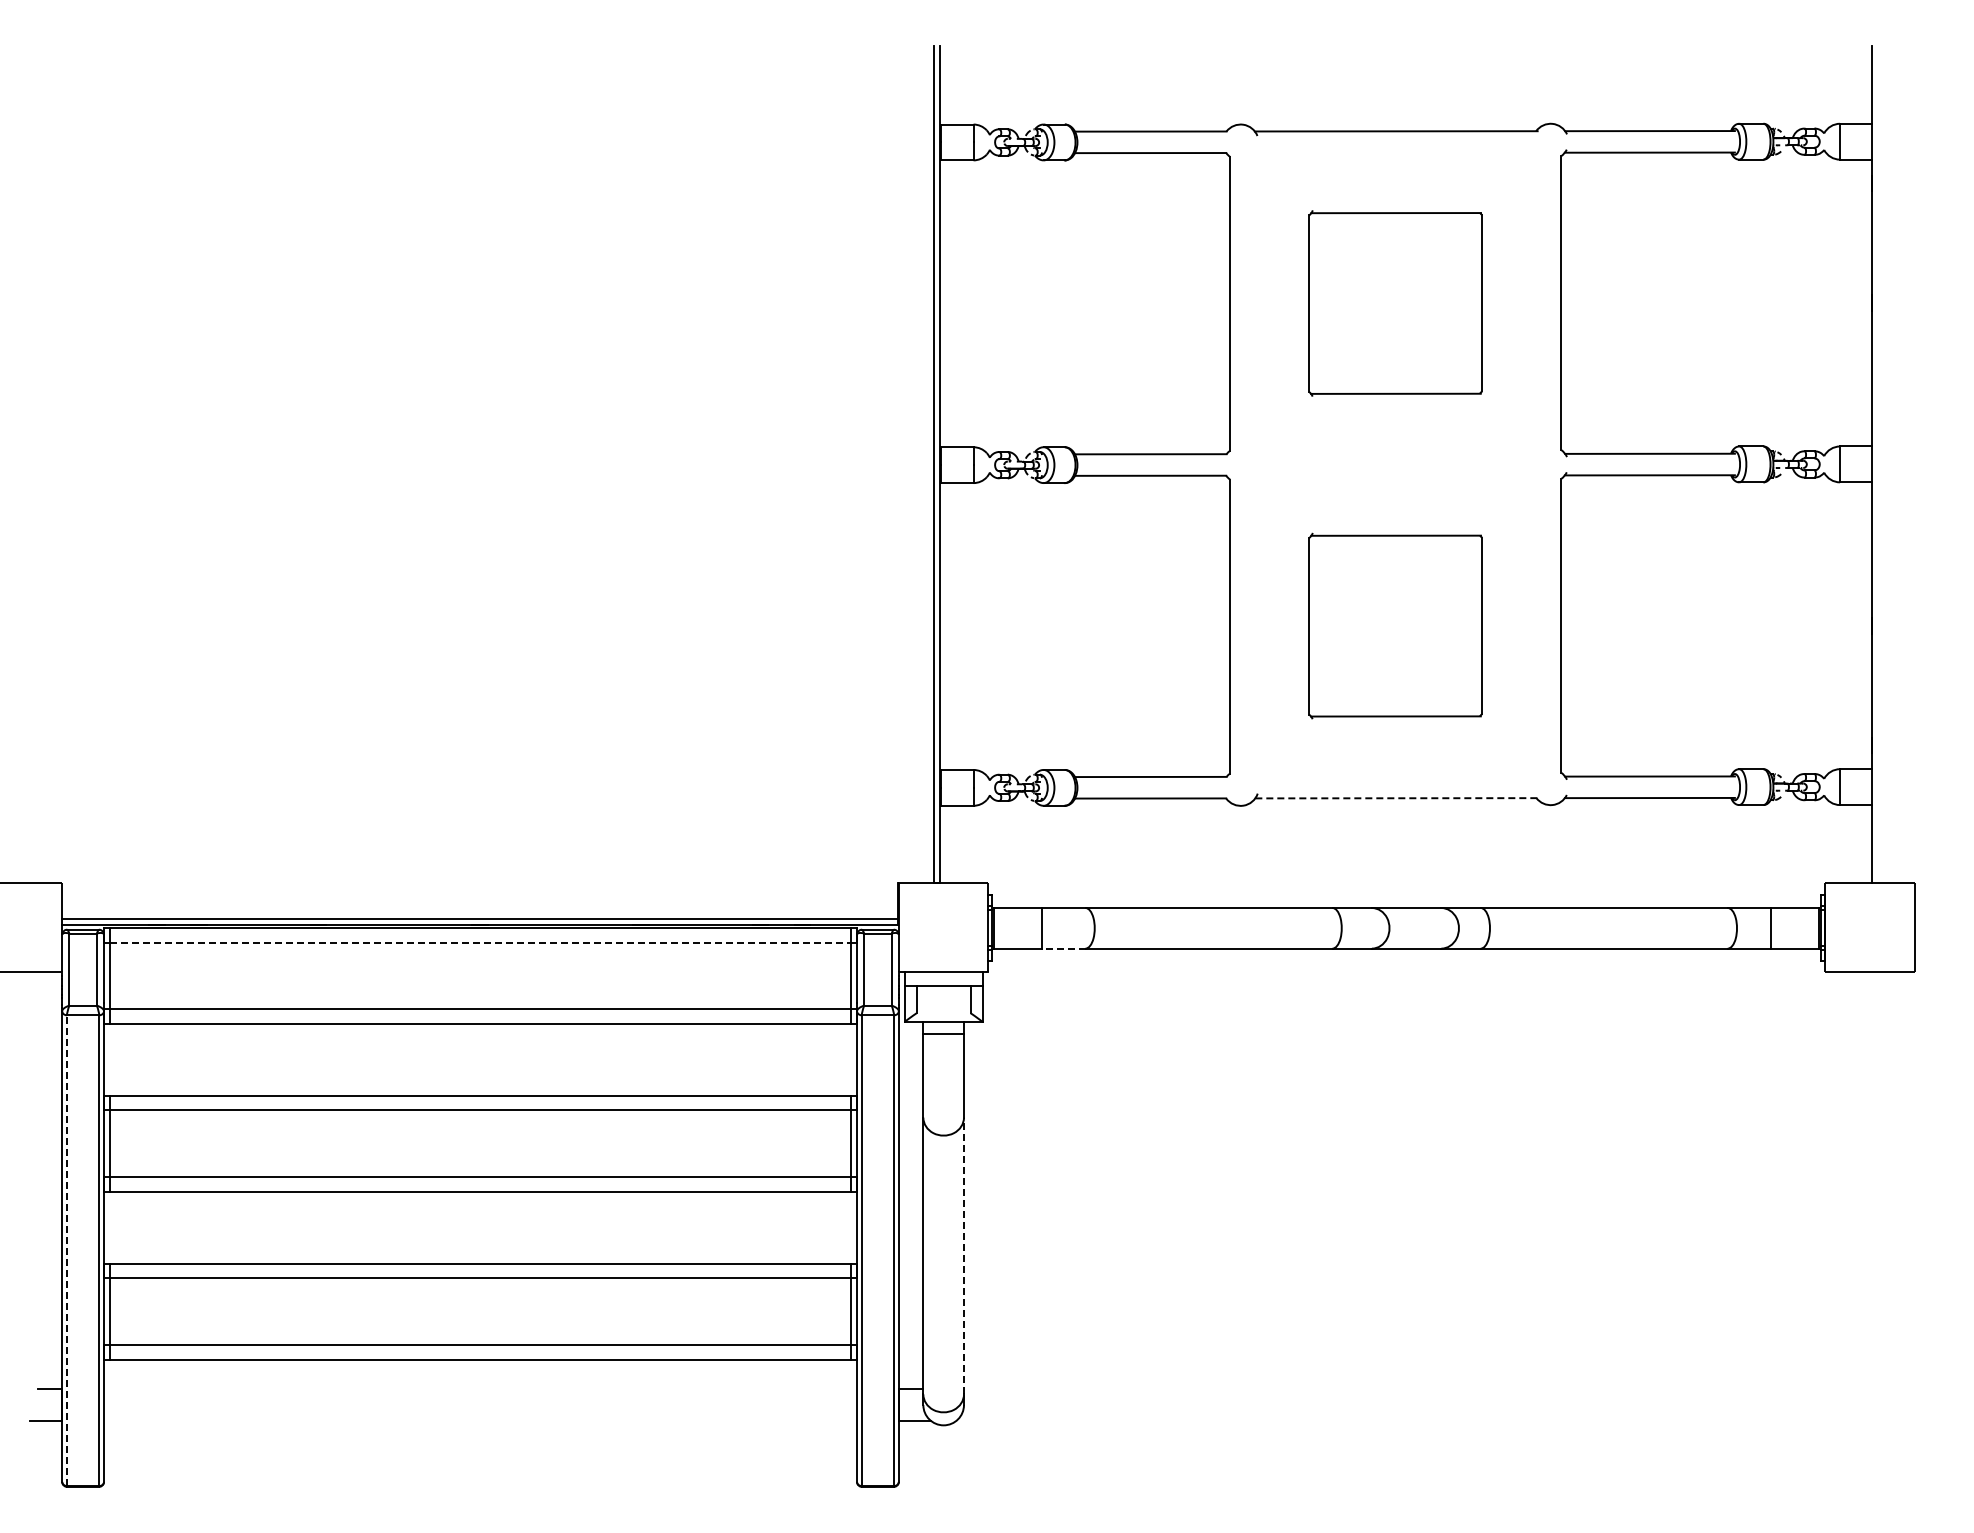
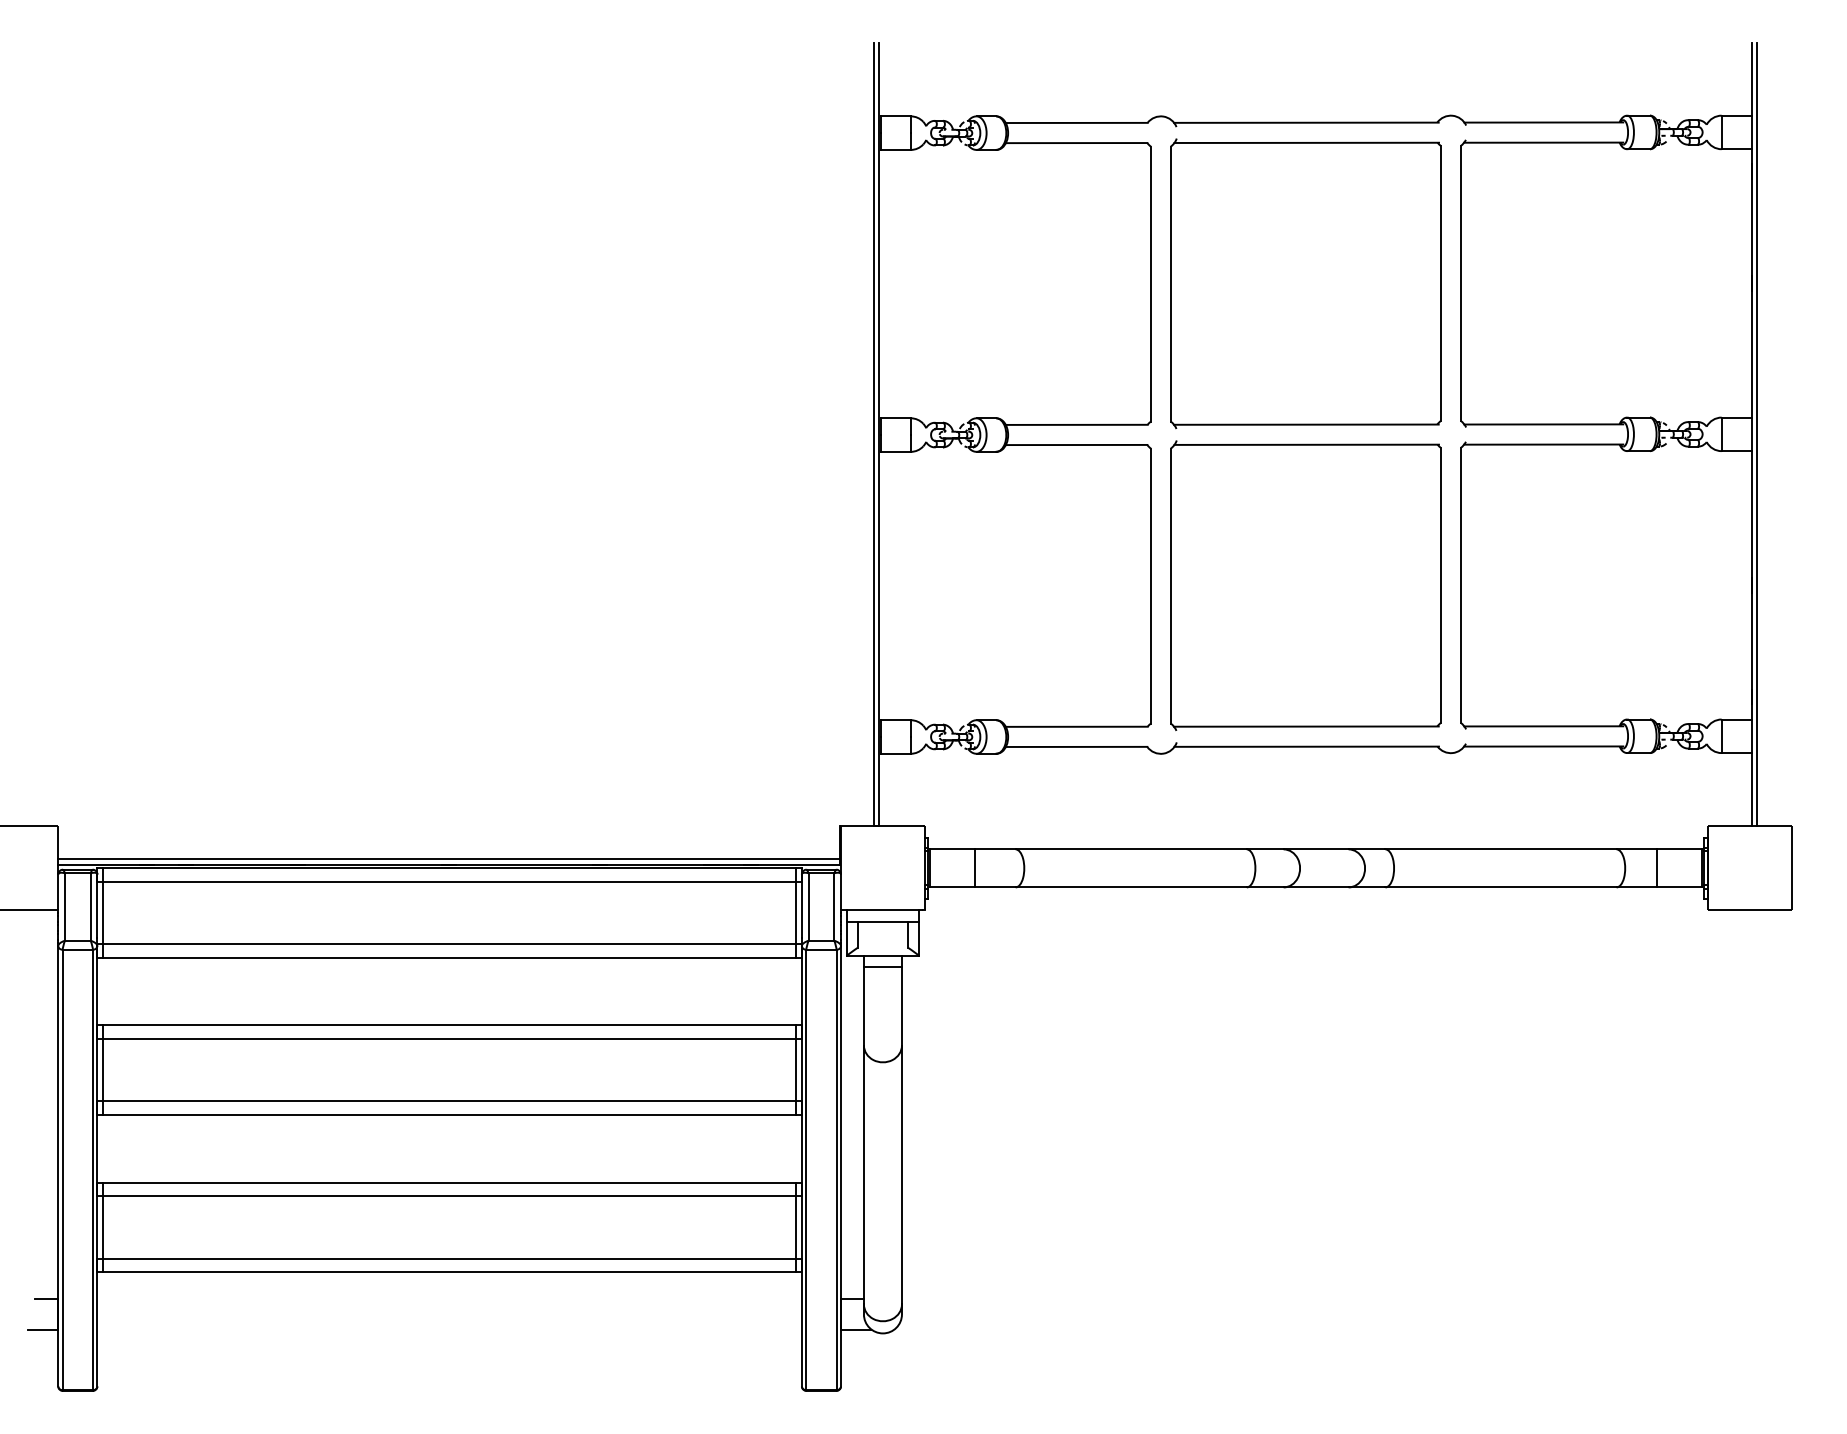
part: (1395, 303) -> (1305, 283), size x1.67
line: (1878, 464) -> (1757, 434), added
part: (1395, 625) -> (1305, 585), size x1.67
line: (1397, 798) -> (1307, 746), dashed -> solid
line: (480, 942) -> (449, 881), dashed -> solid
line: (1063, 948) -> (995, 887), dashed -> solid
line: (66, 1250) -> (62, 1169), dashed -> solid
line: (963, 1255) -> (901, 1174), dashed -> solid

